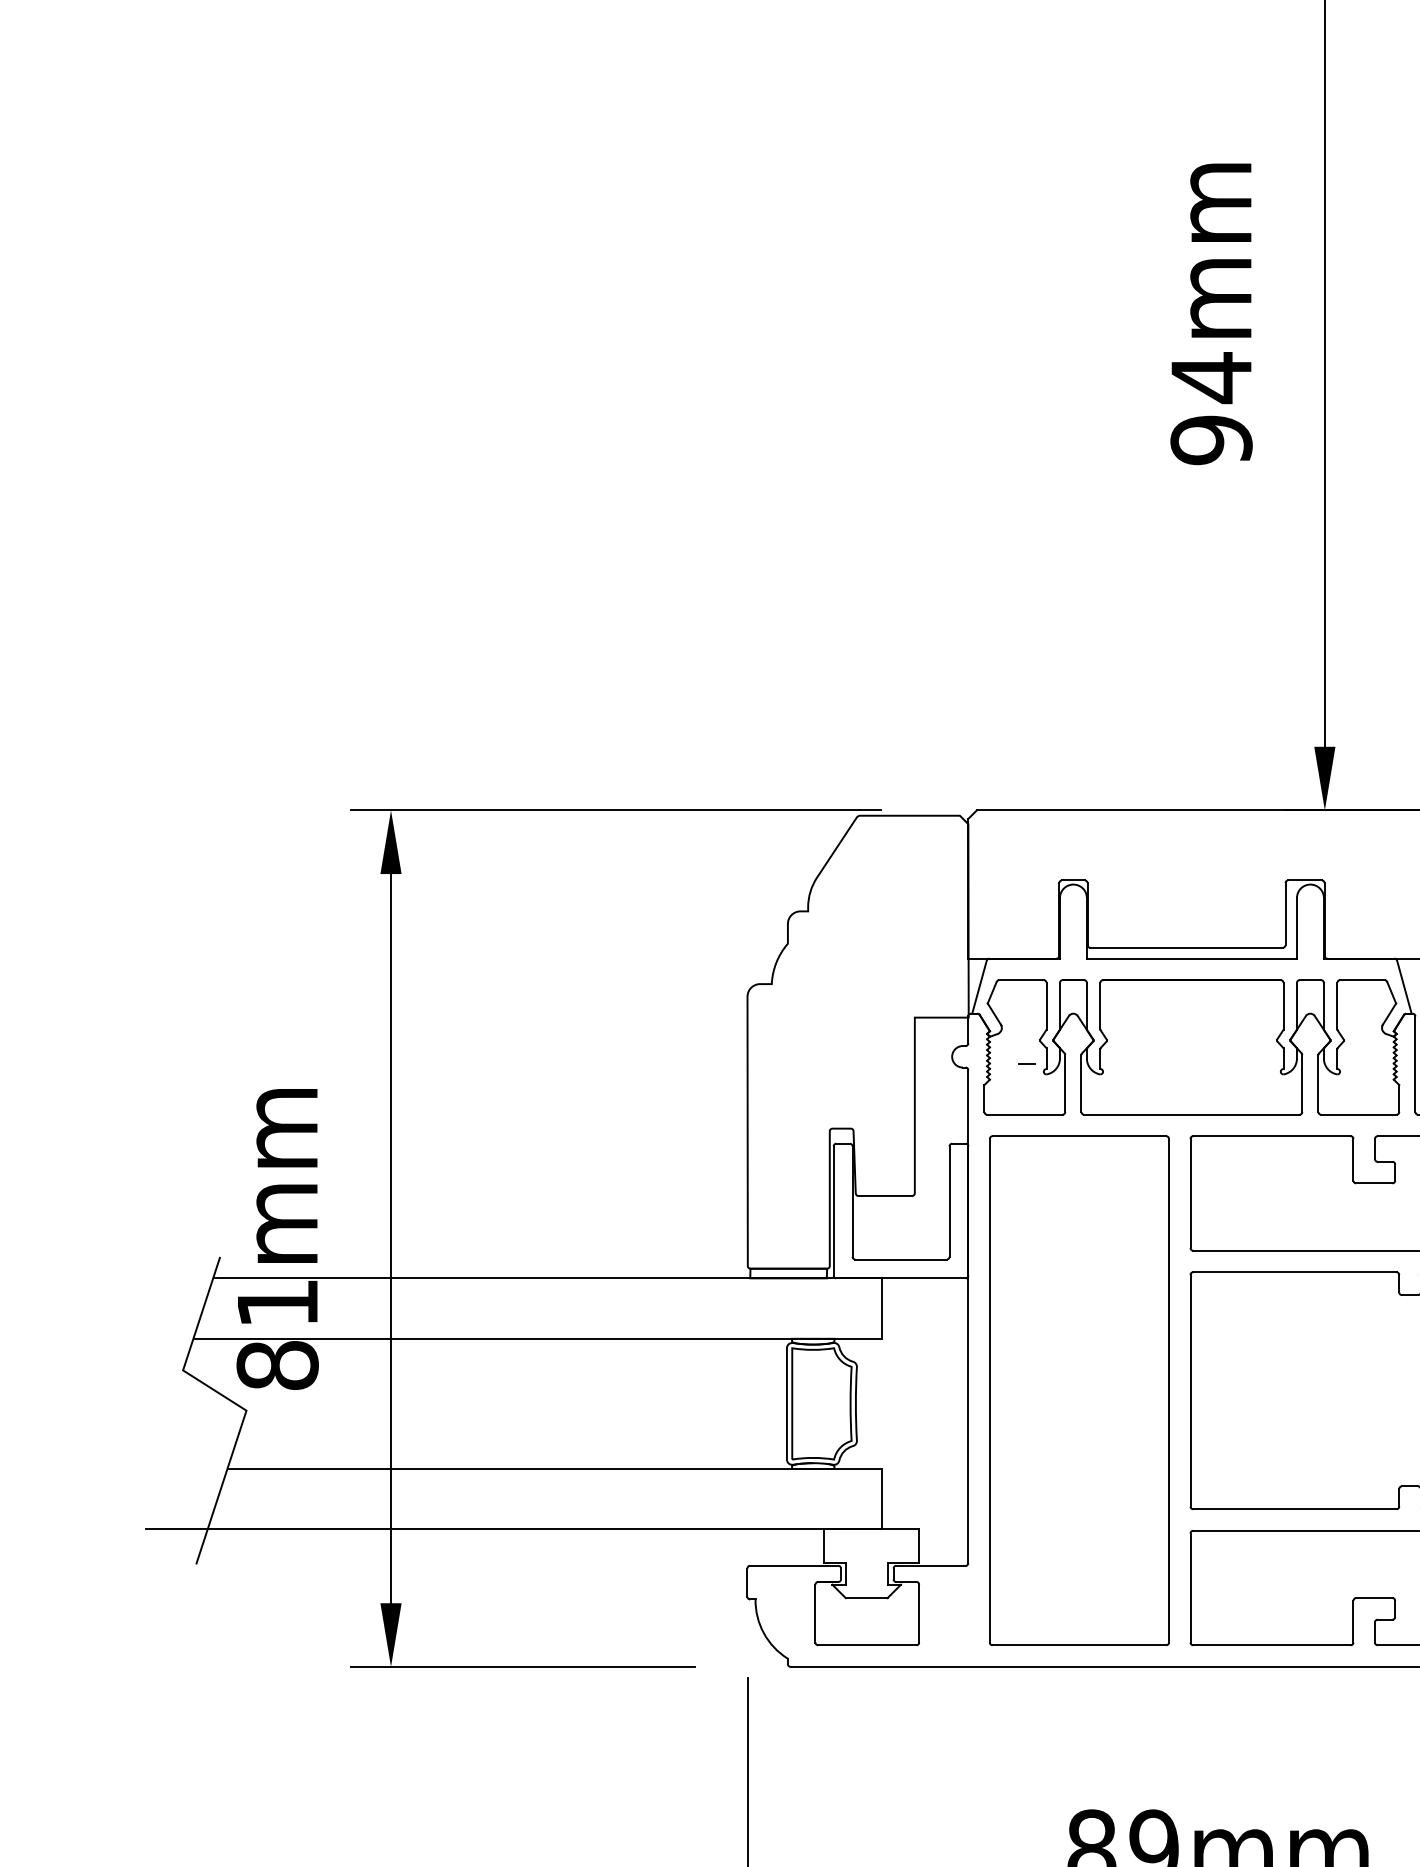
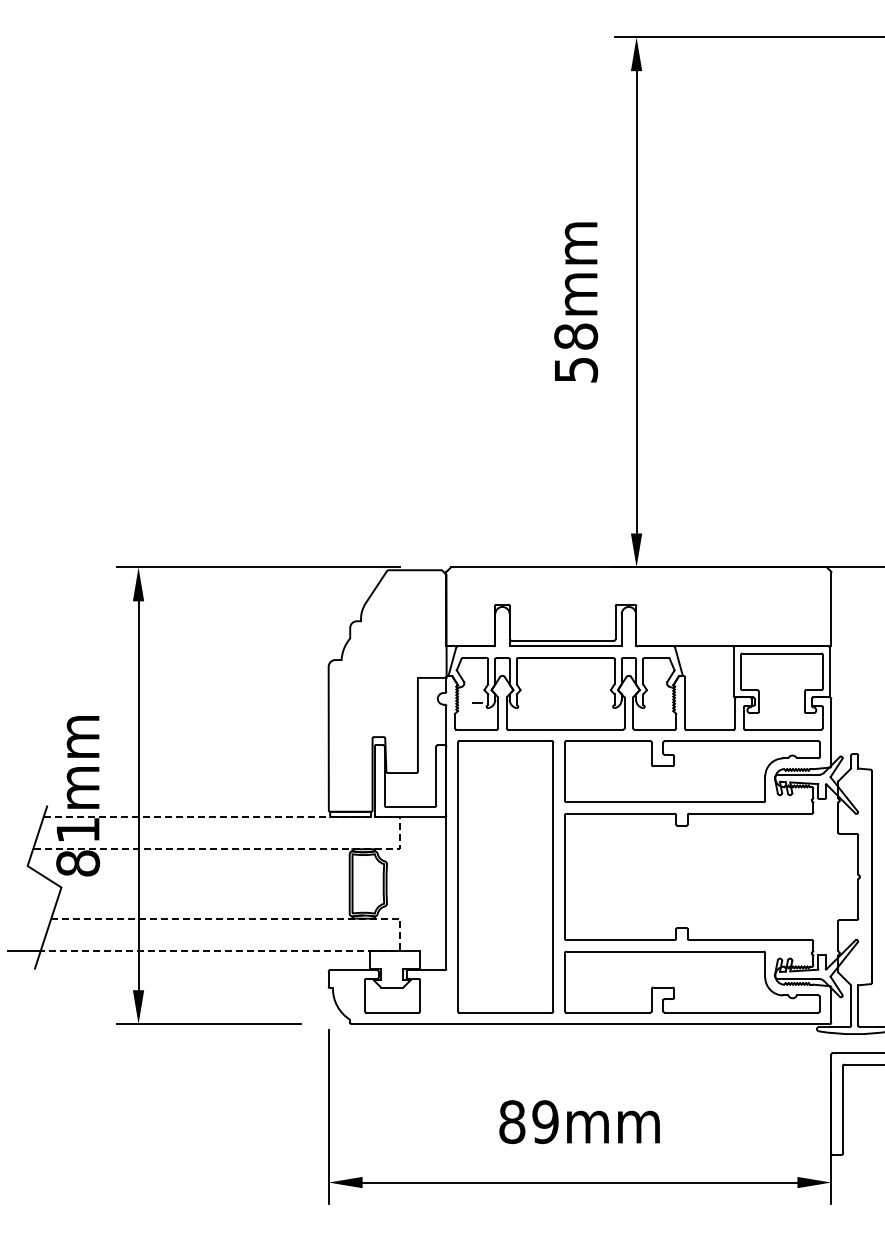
text: (1212, 409) -> (576, 353), 94mm -> 58mm
line: (882, 1318) -> (400, 838), solid -> dashed
line: (882, 1509) -> (400, 940), solid -> dashed

